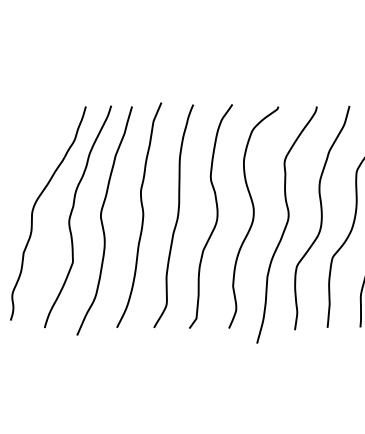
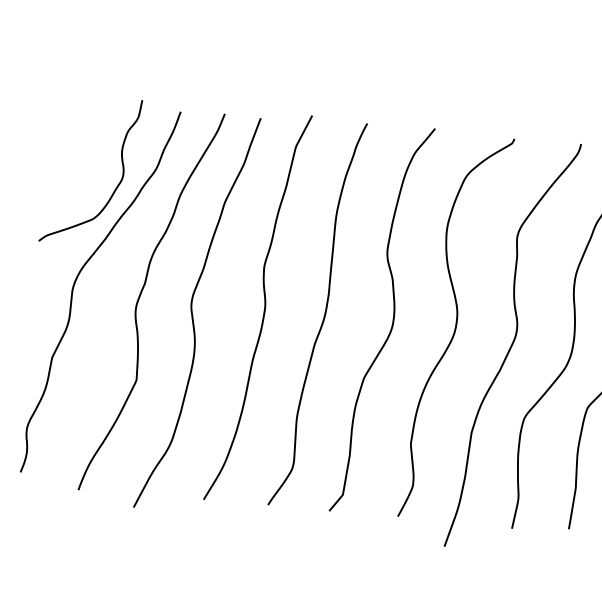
curve: (52, 151) -> (116, 185), added

